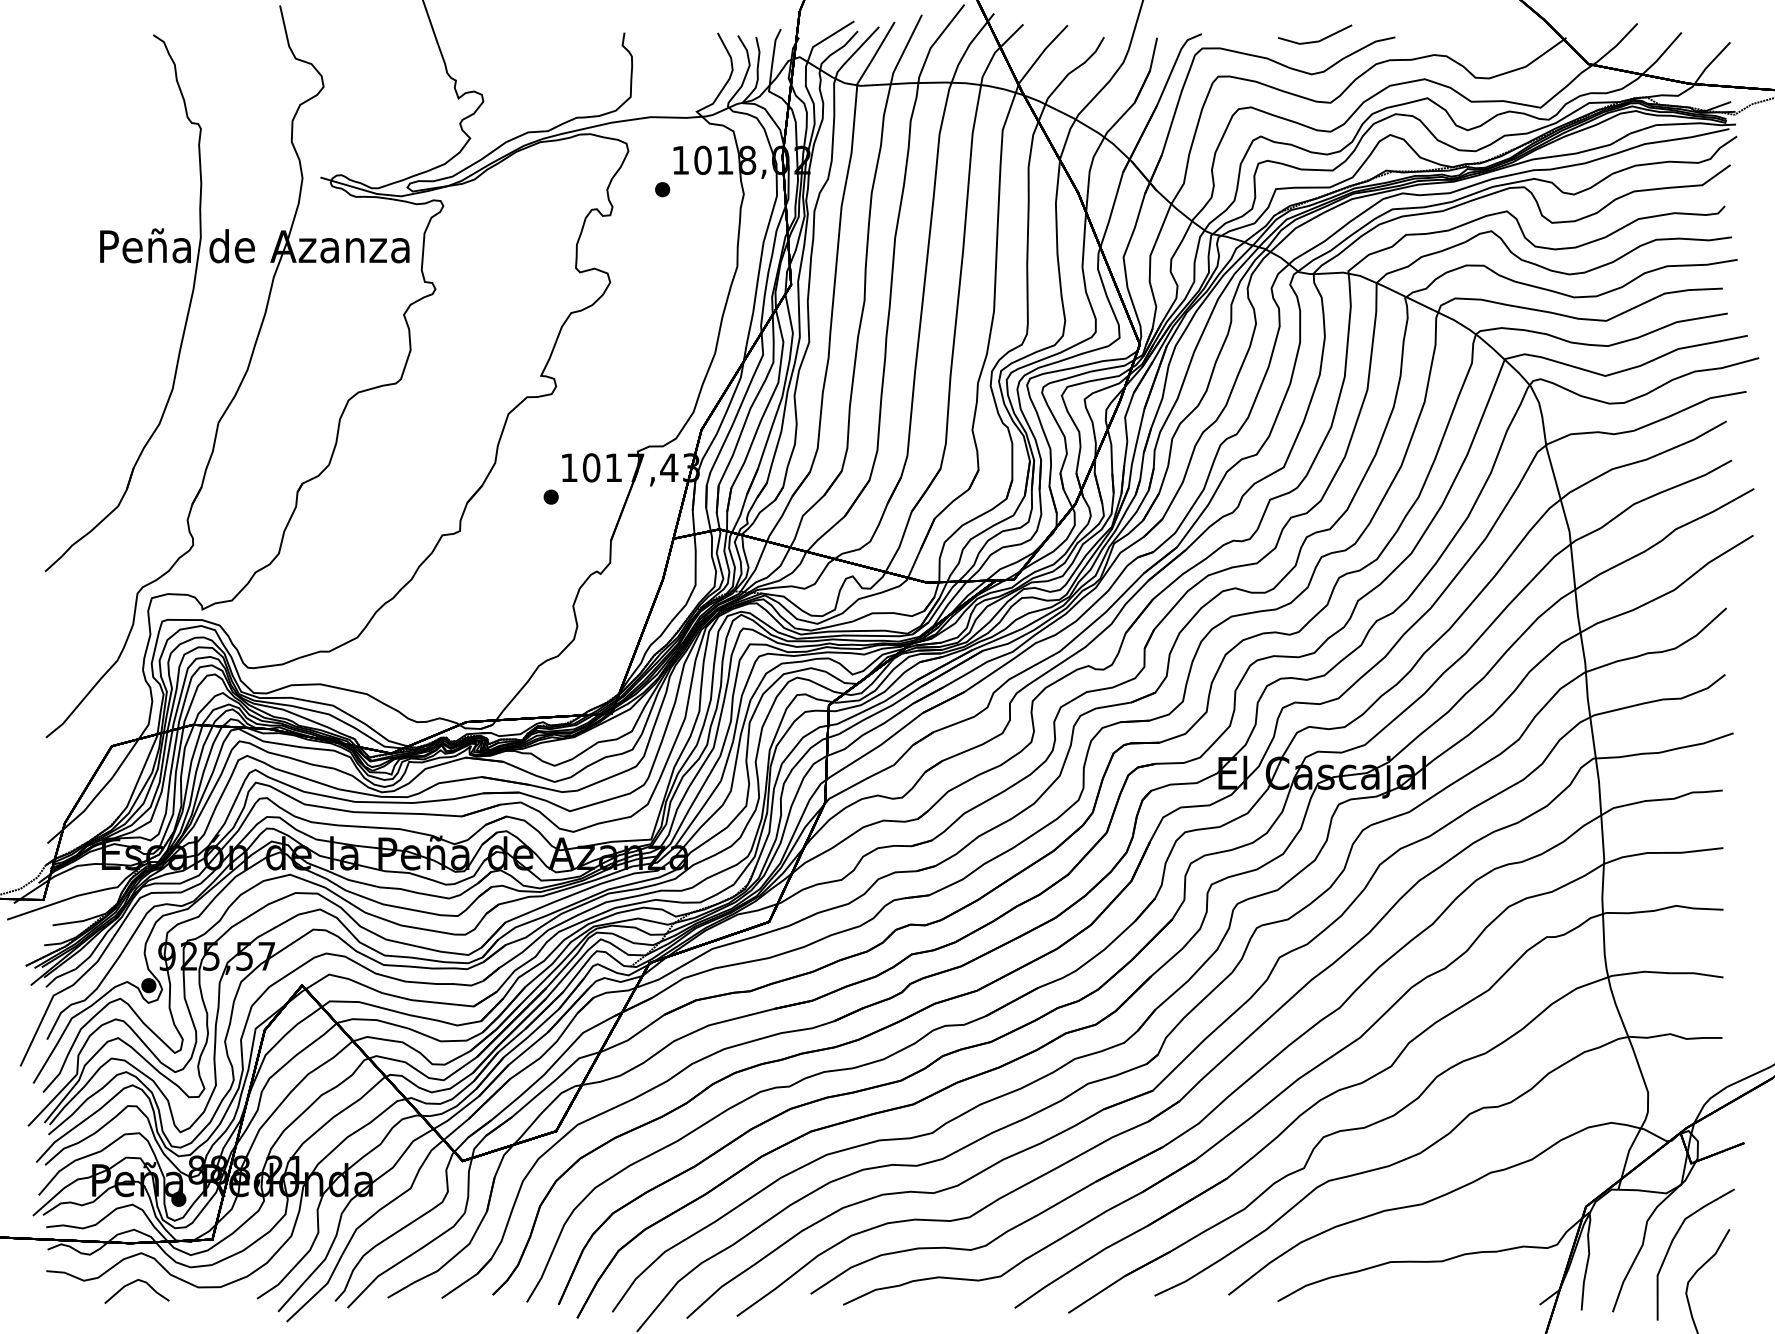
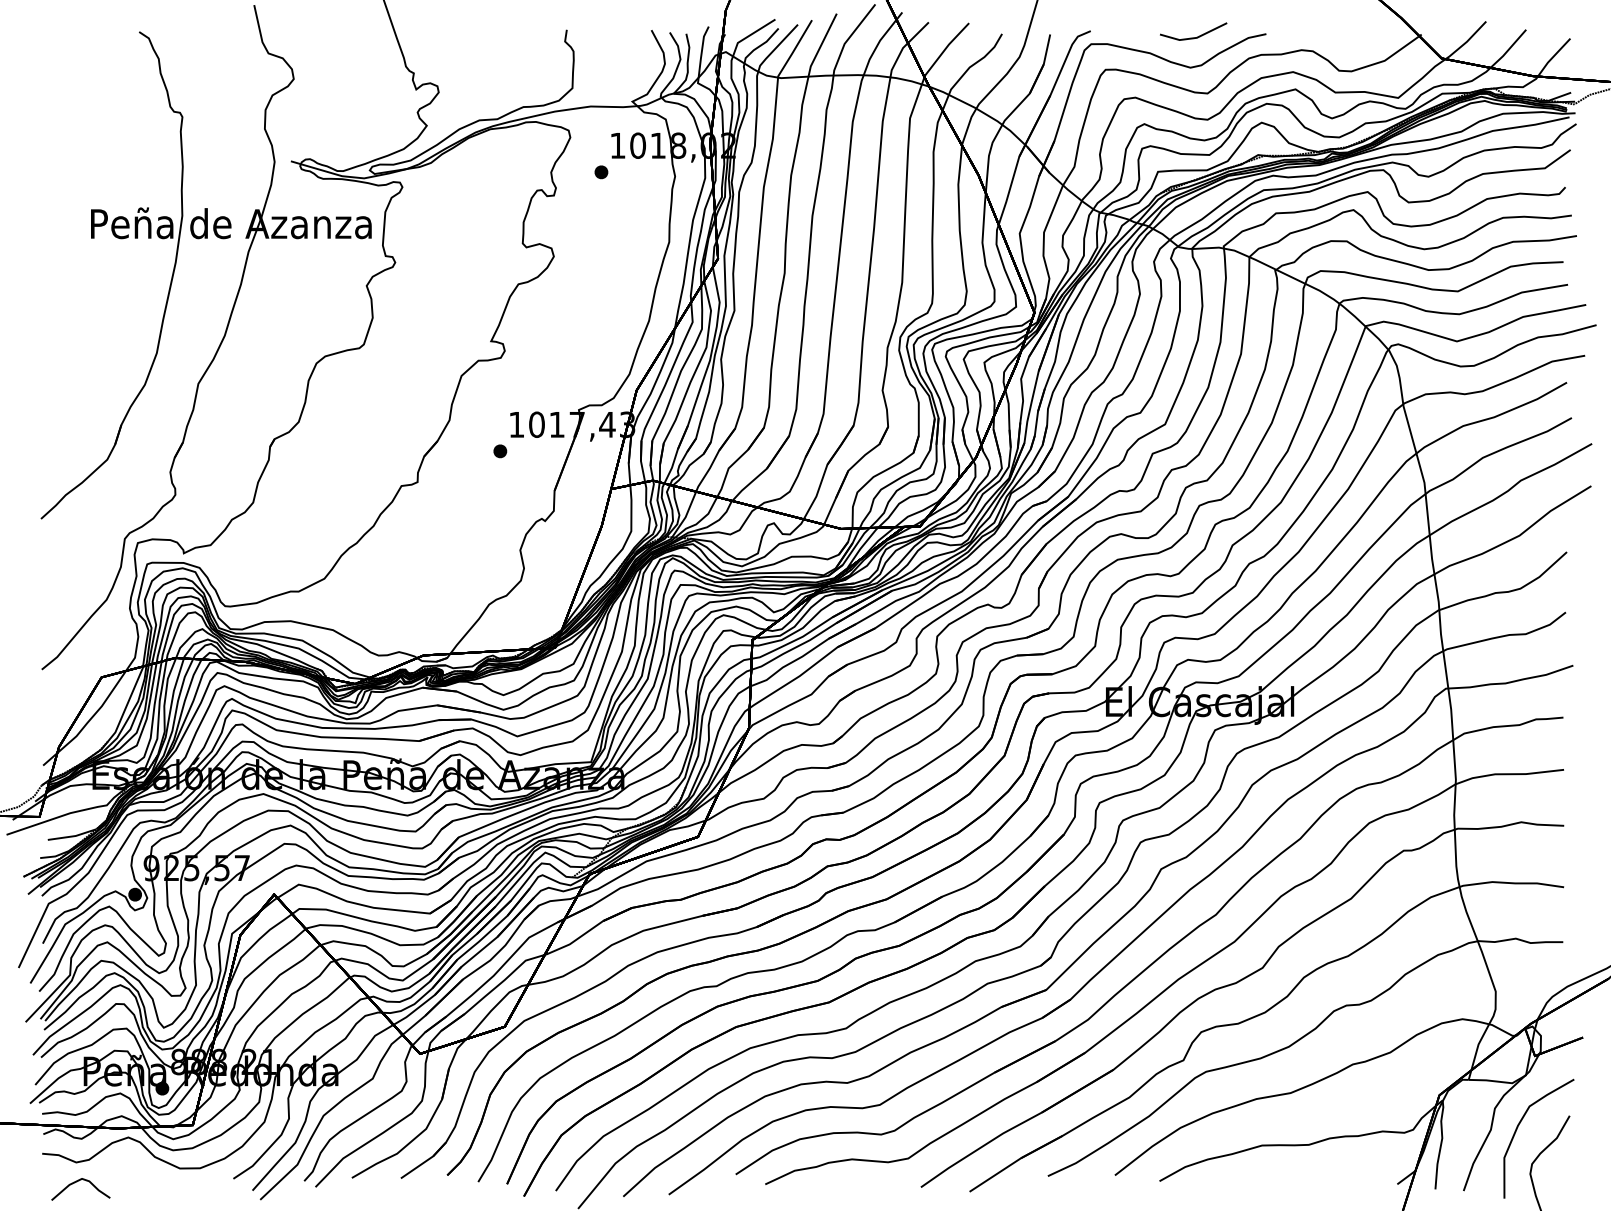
curve: (133, 1283) -> (77, 1182), moved

